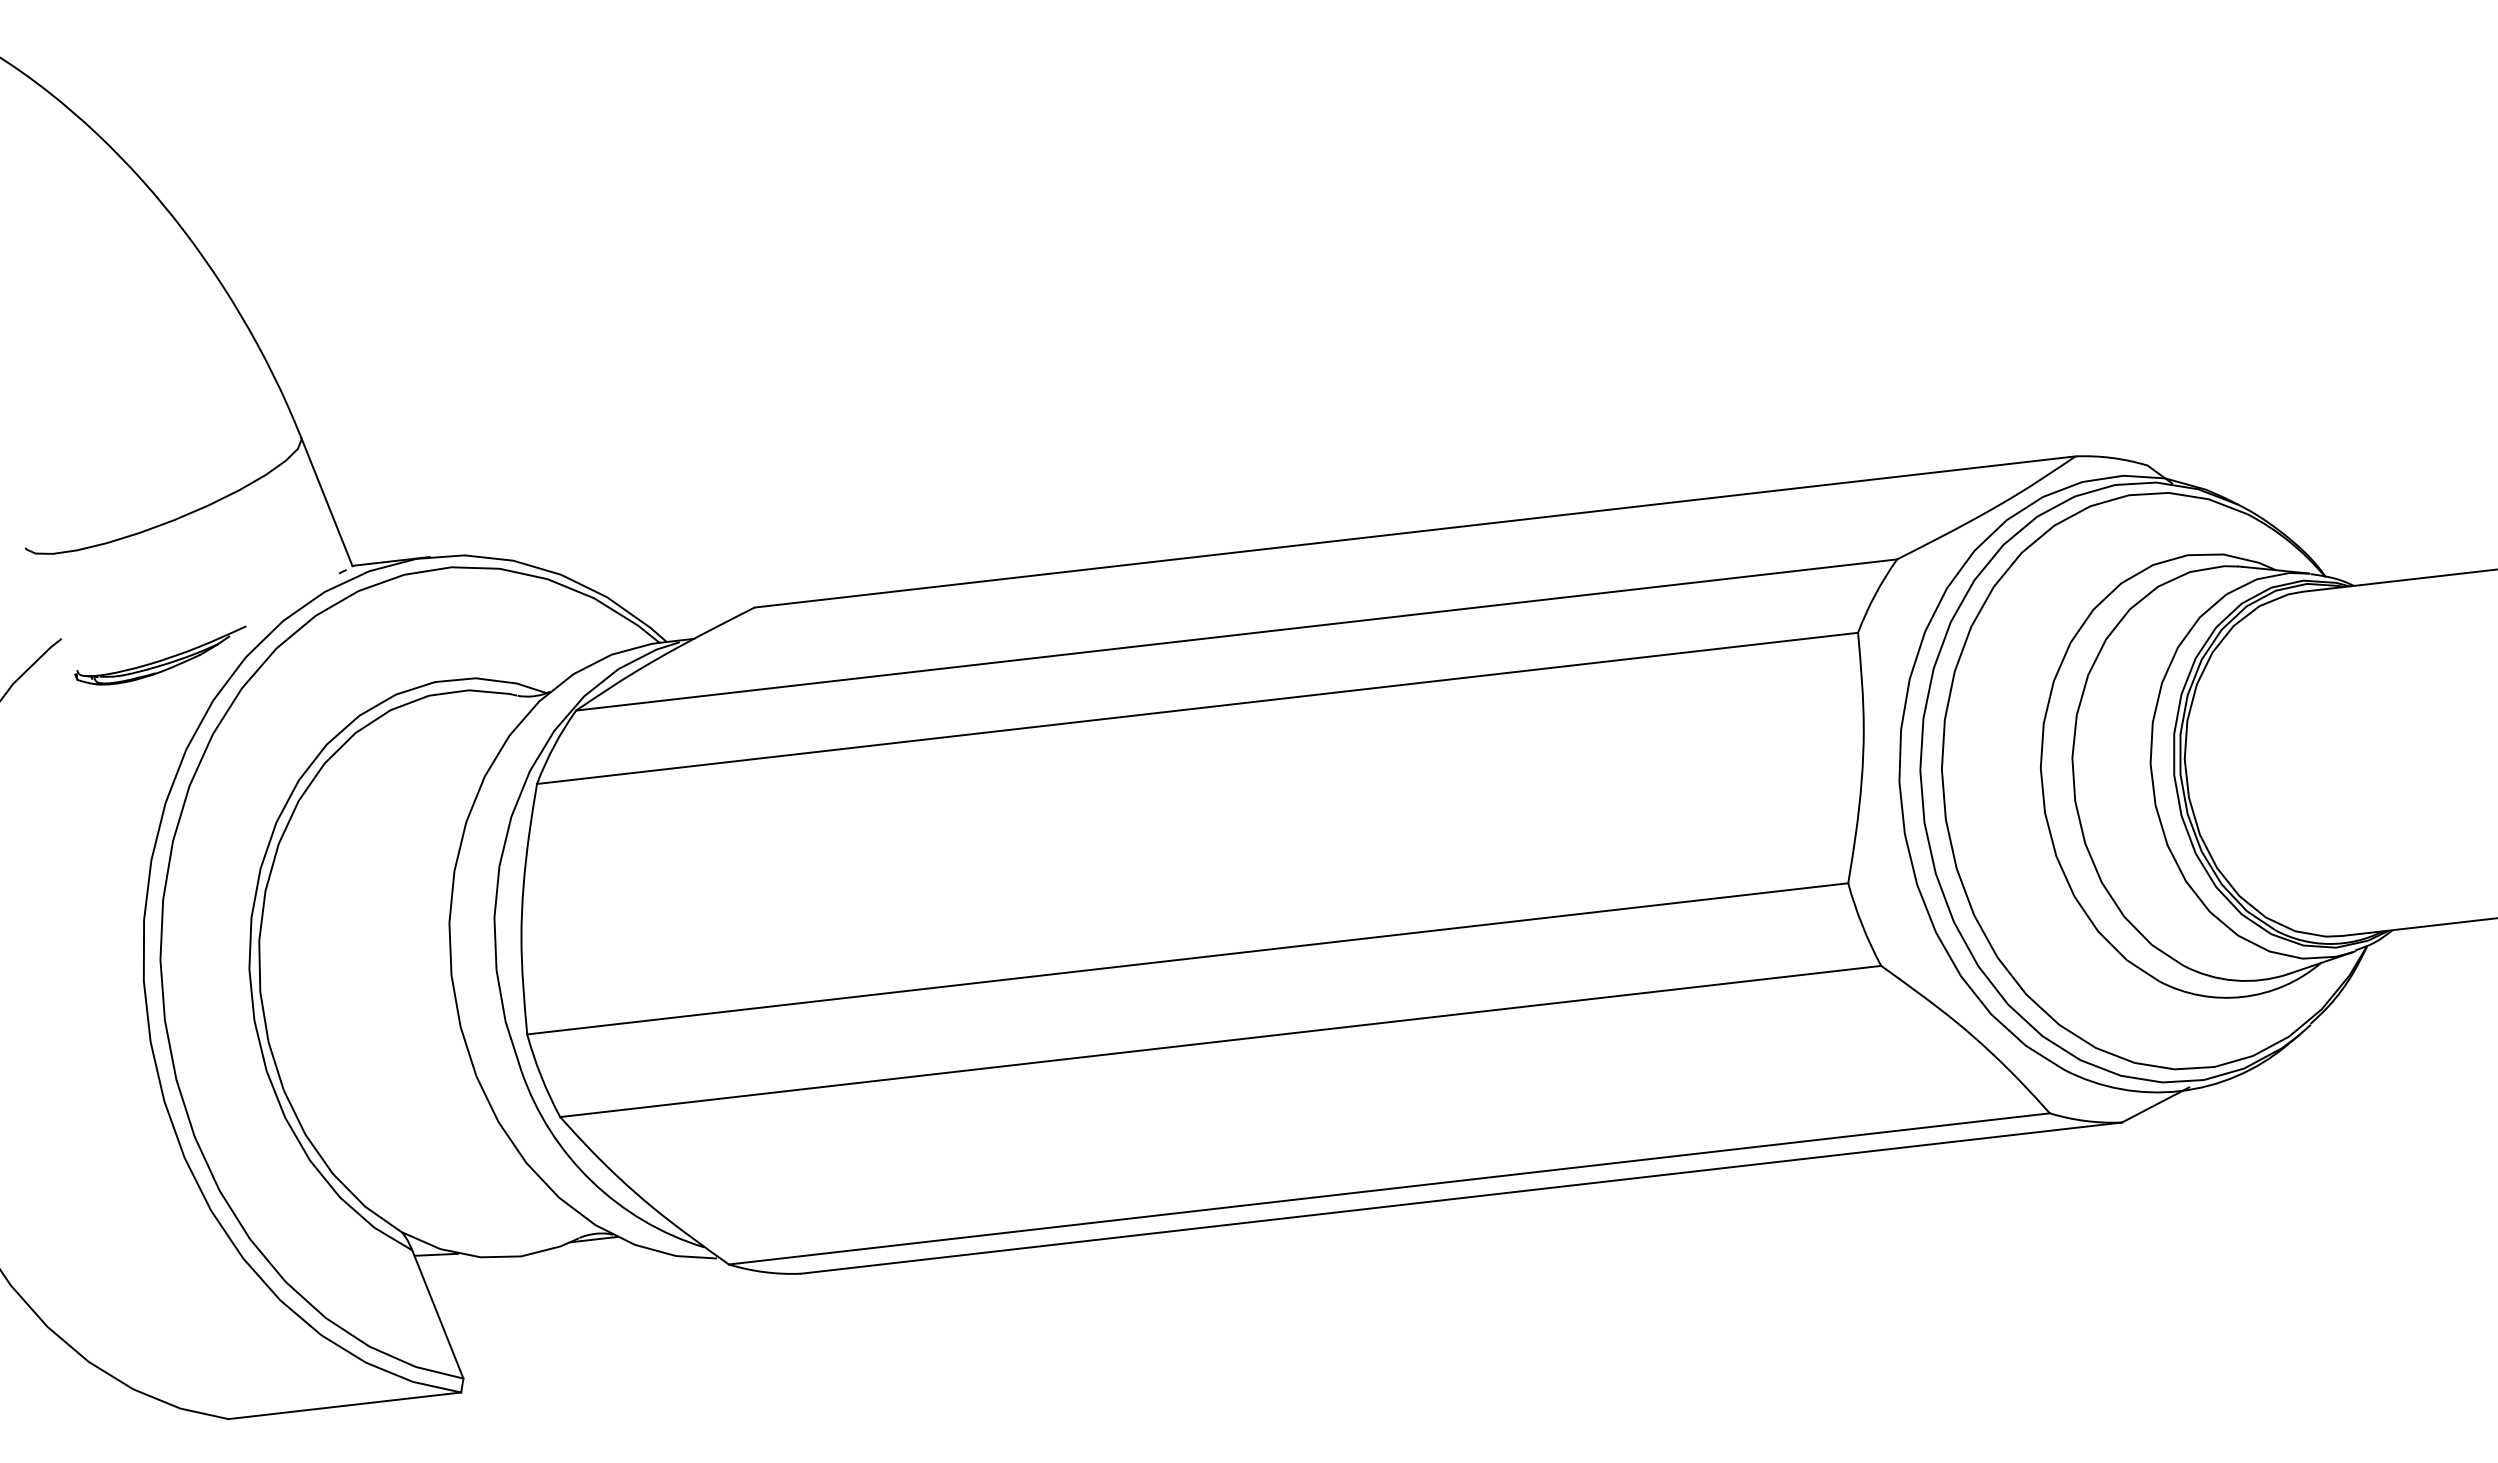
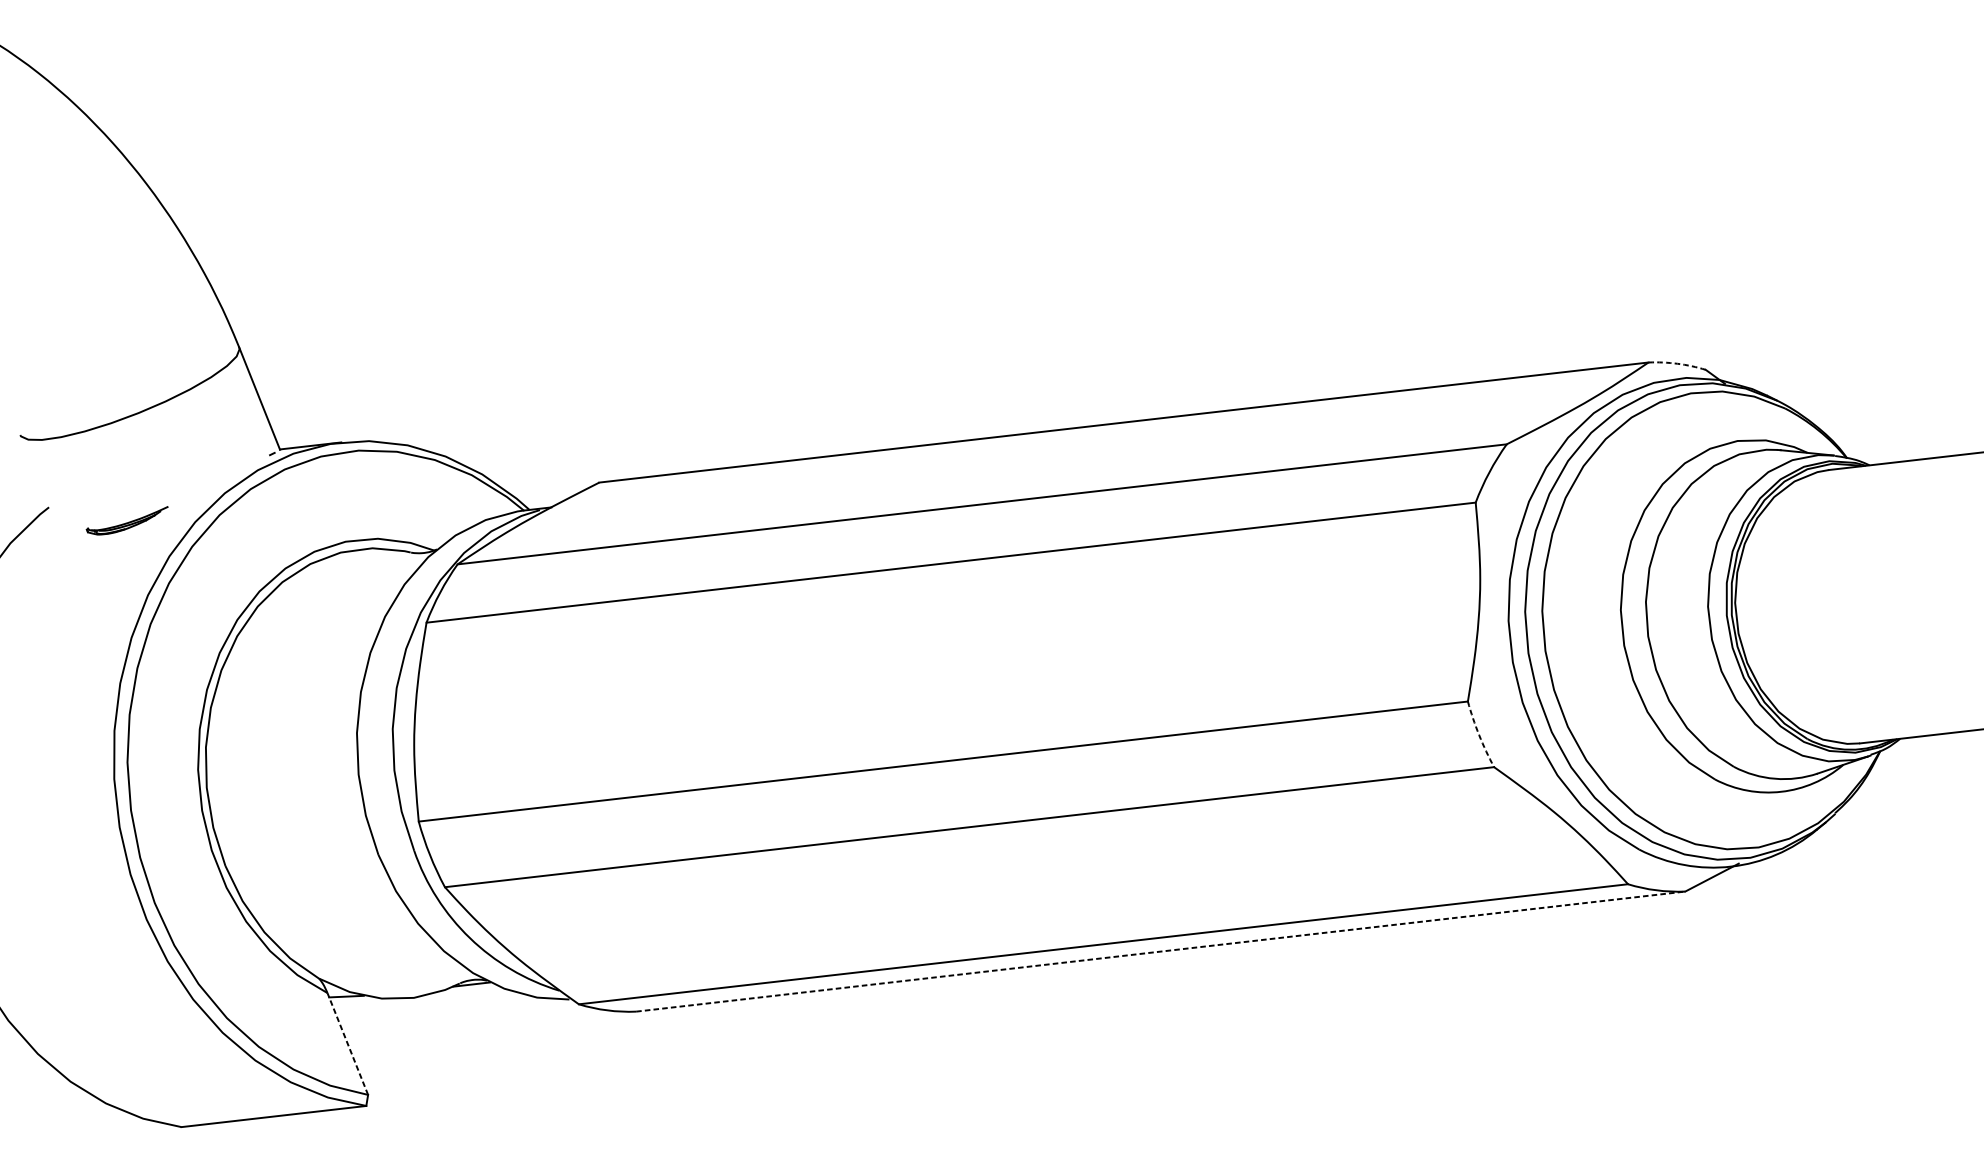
arc: (2112, 457) -> (1677, 363), solid -> dashed
part: (160, 655) -> (127, 520), size x0.6
arc: (1862, 925) -> (1479, 735), solid -> dashed
line: (1461, 1198) -> (1160, 951), solid -> dashed
line: (437, 1314) -> (347, 1044), solid -> dashed

